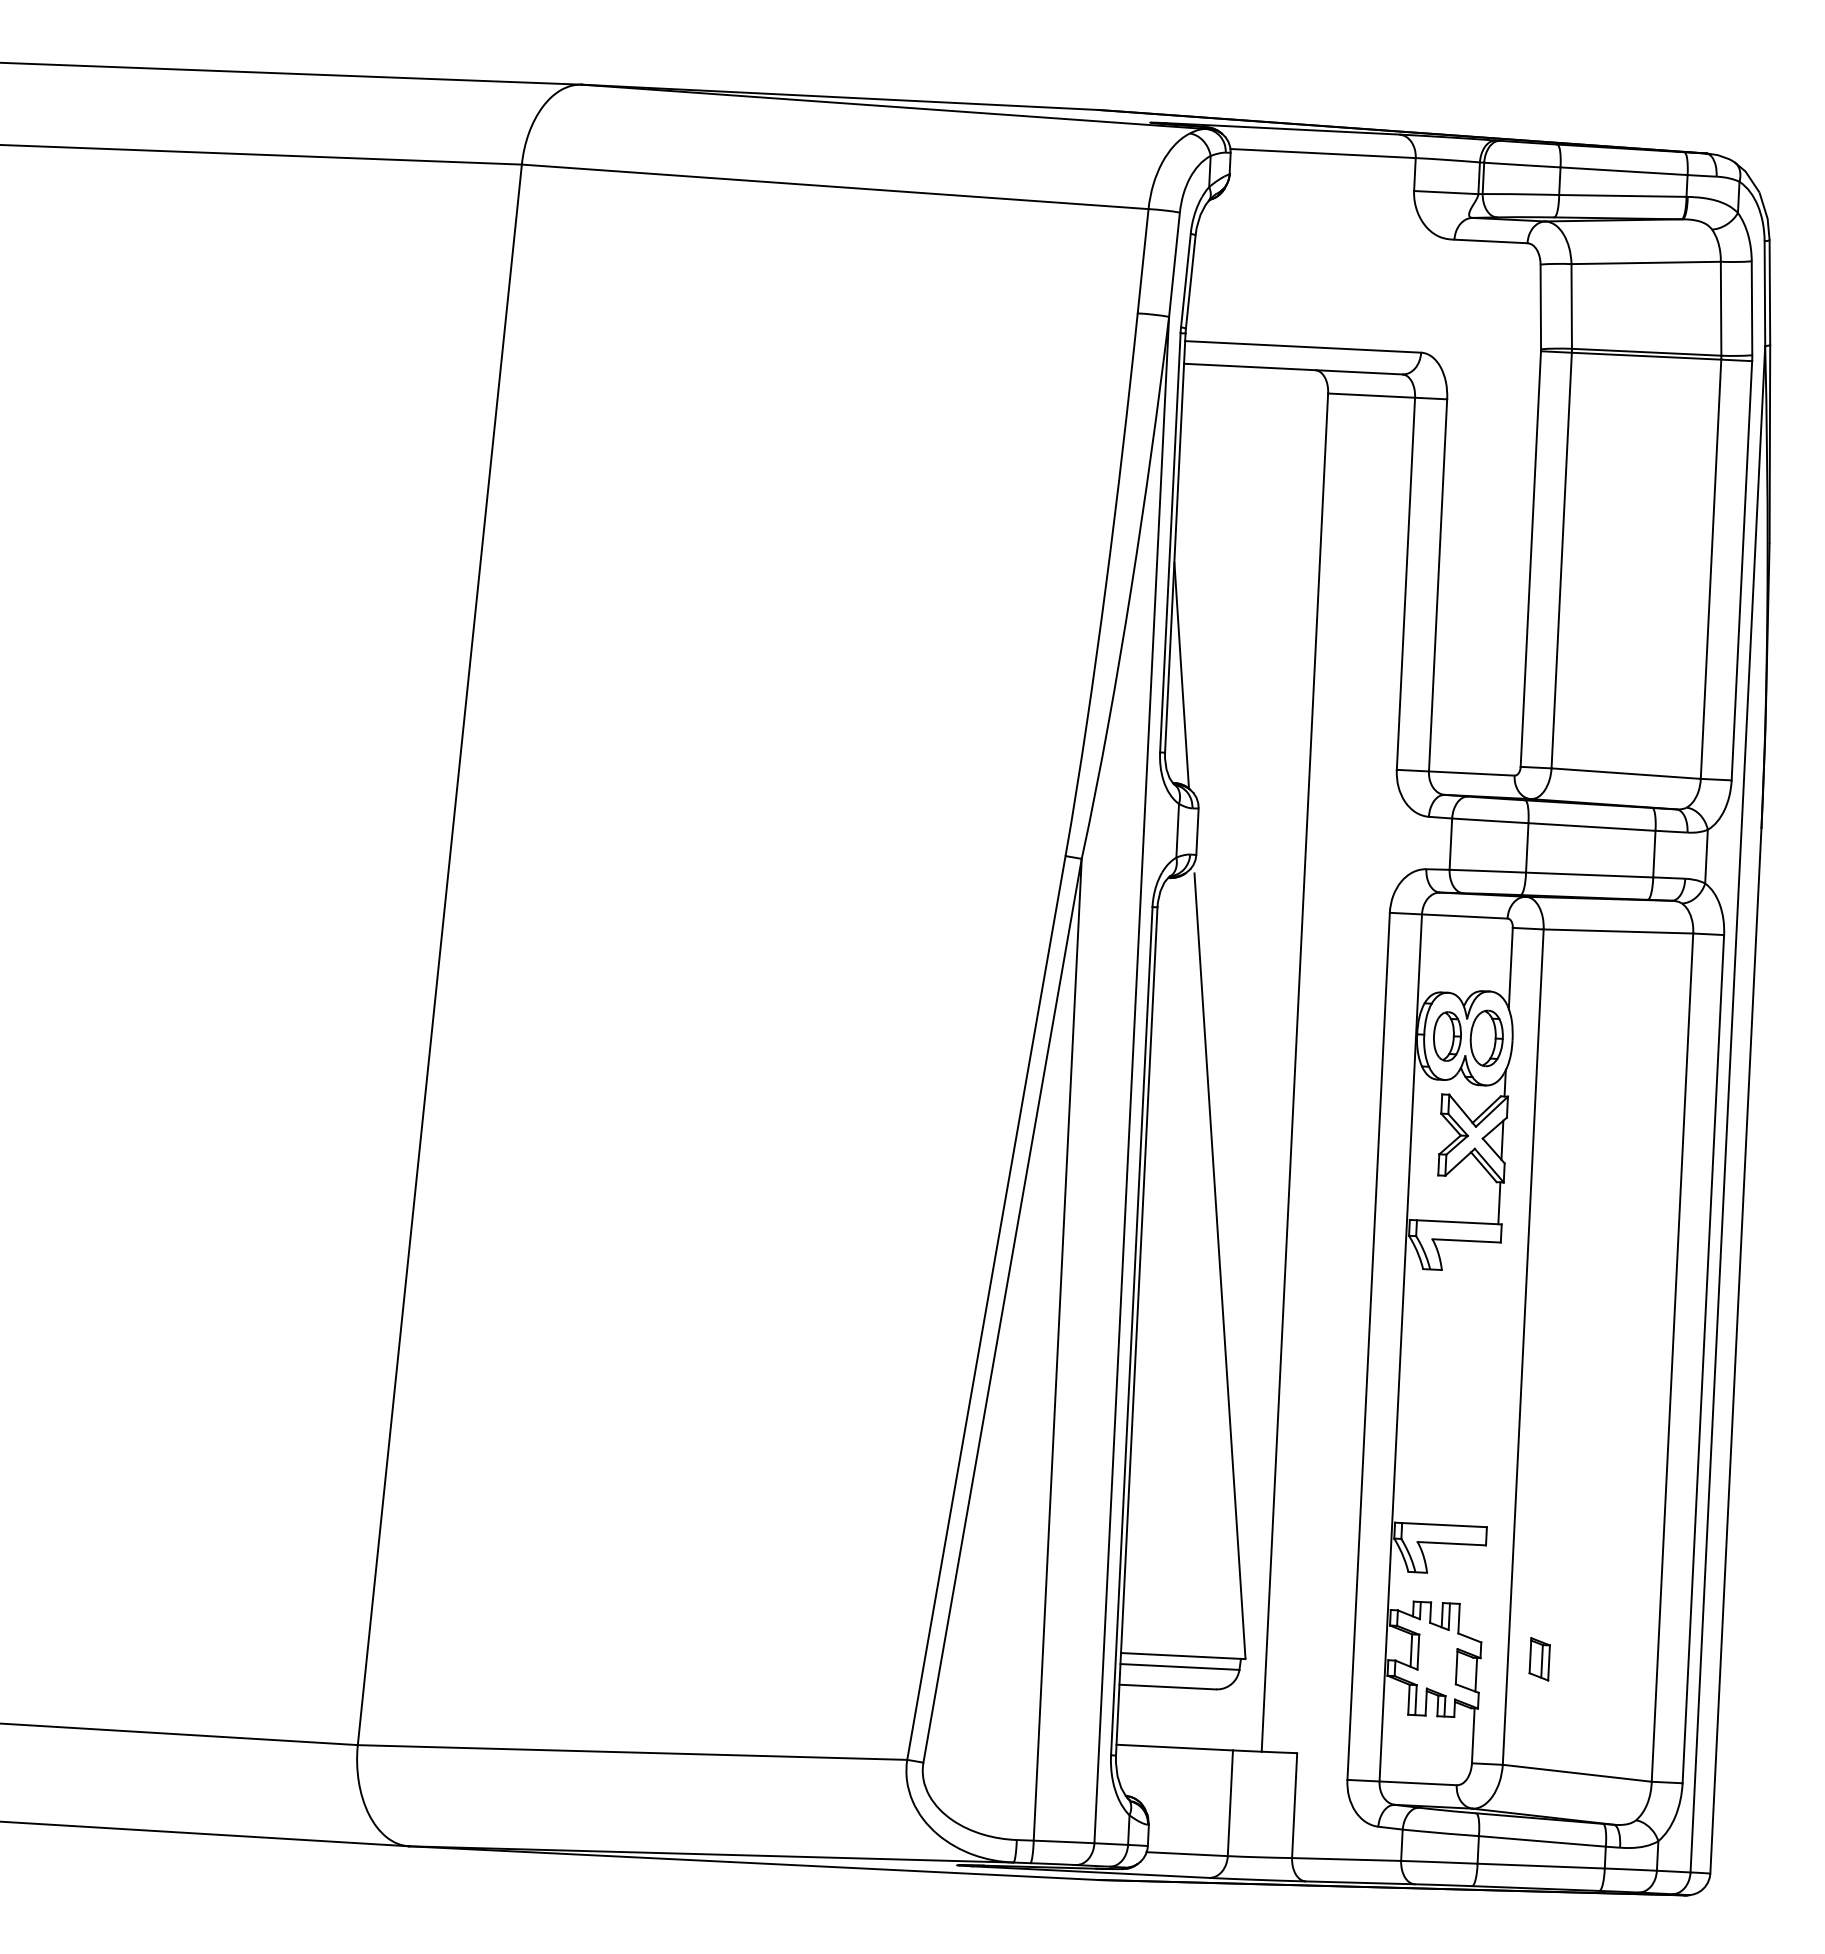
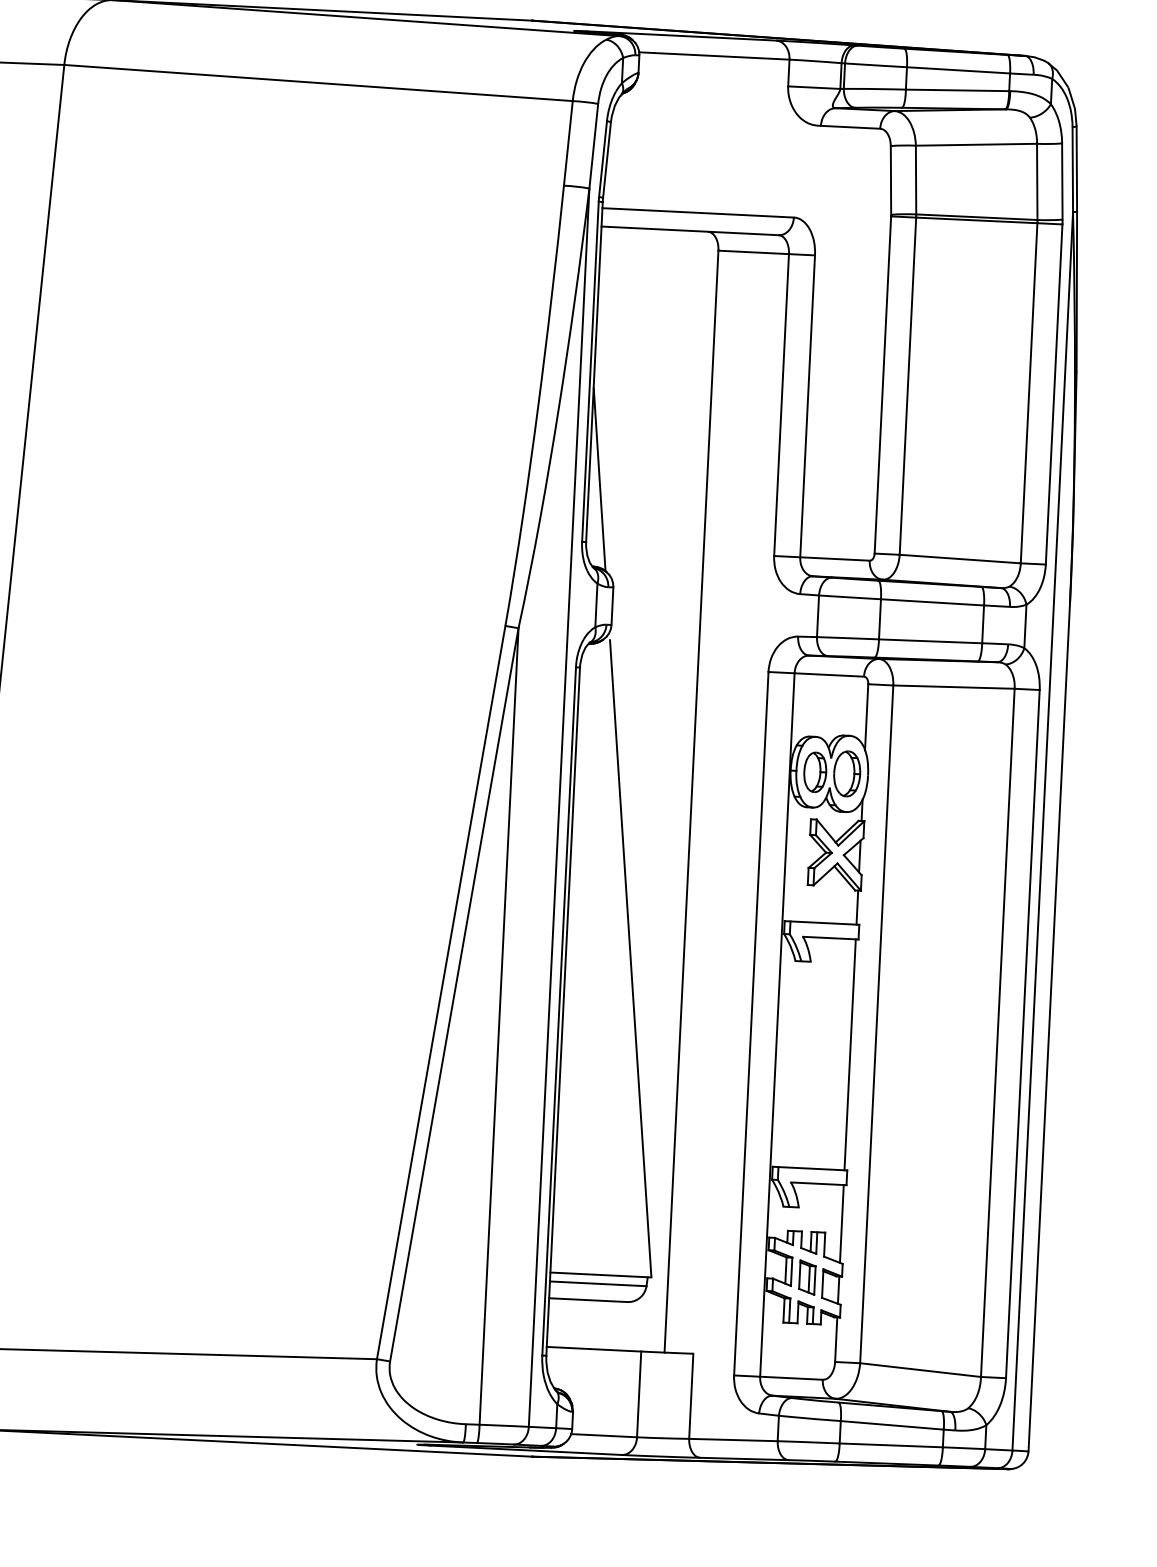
line: (1490, 1384) -> (850, 1054), added
line: (1479, 1593) -> (841, 1224), added
part: (1539, 1659) -> (807, 1277), moved

